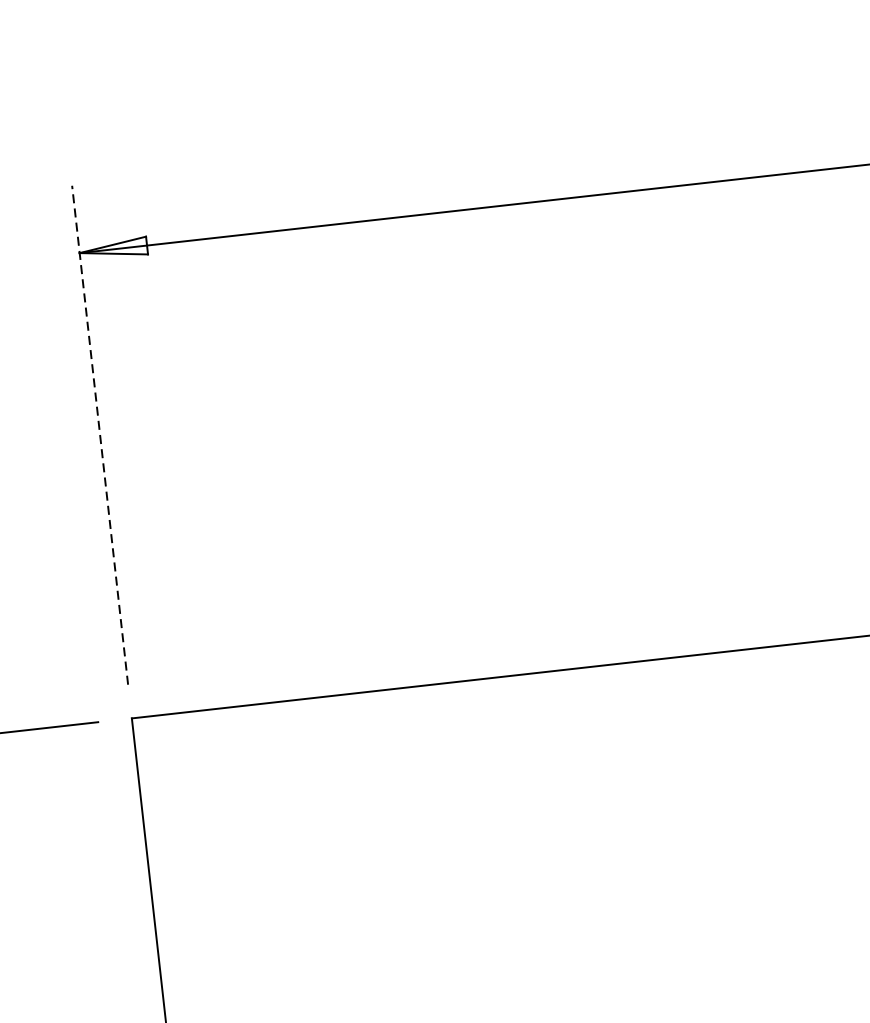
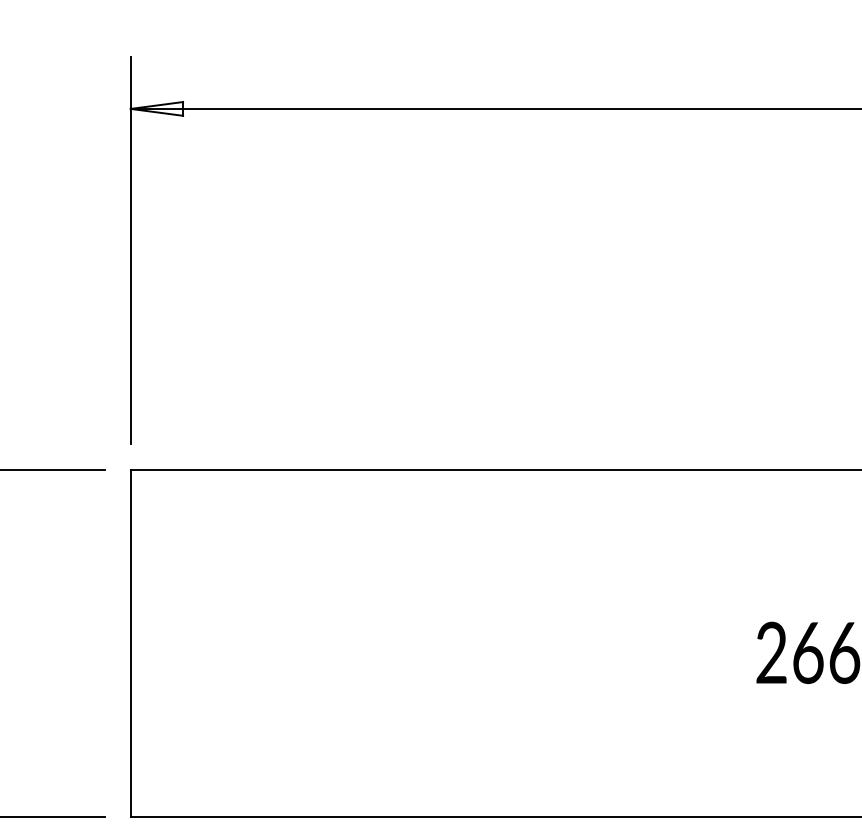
line: (99, 435) -> (130, 250), dashed -> solid

